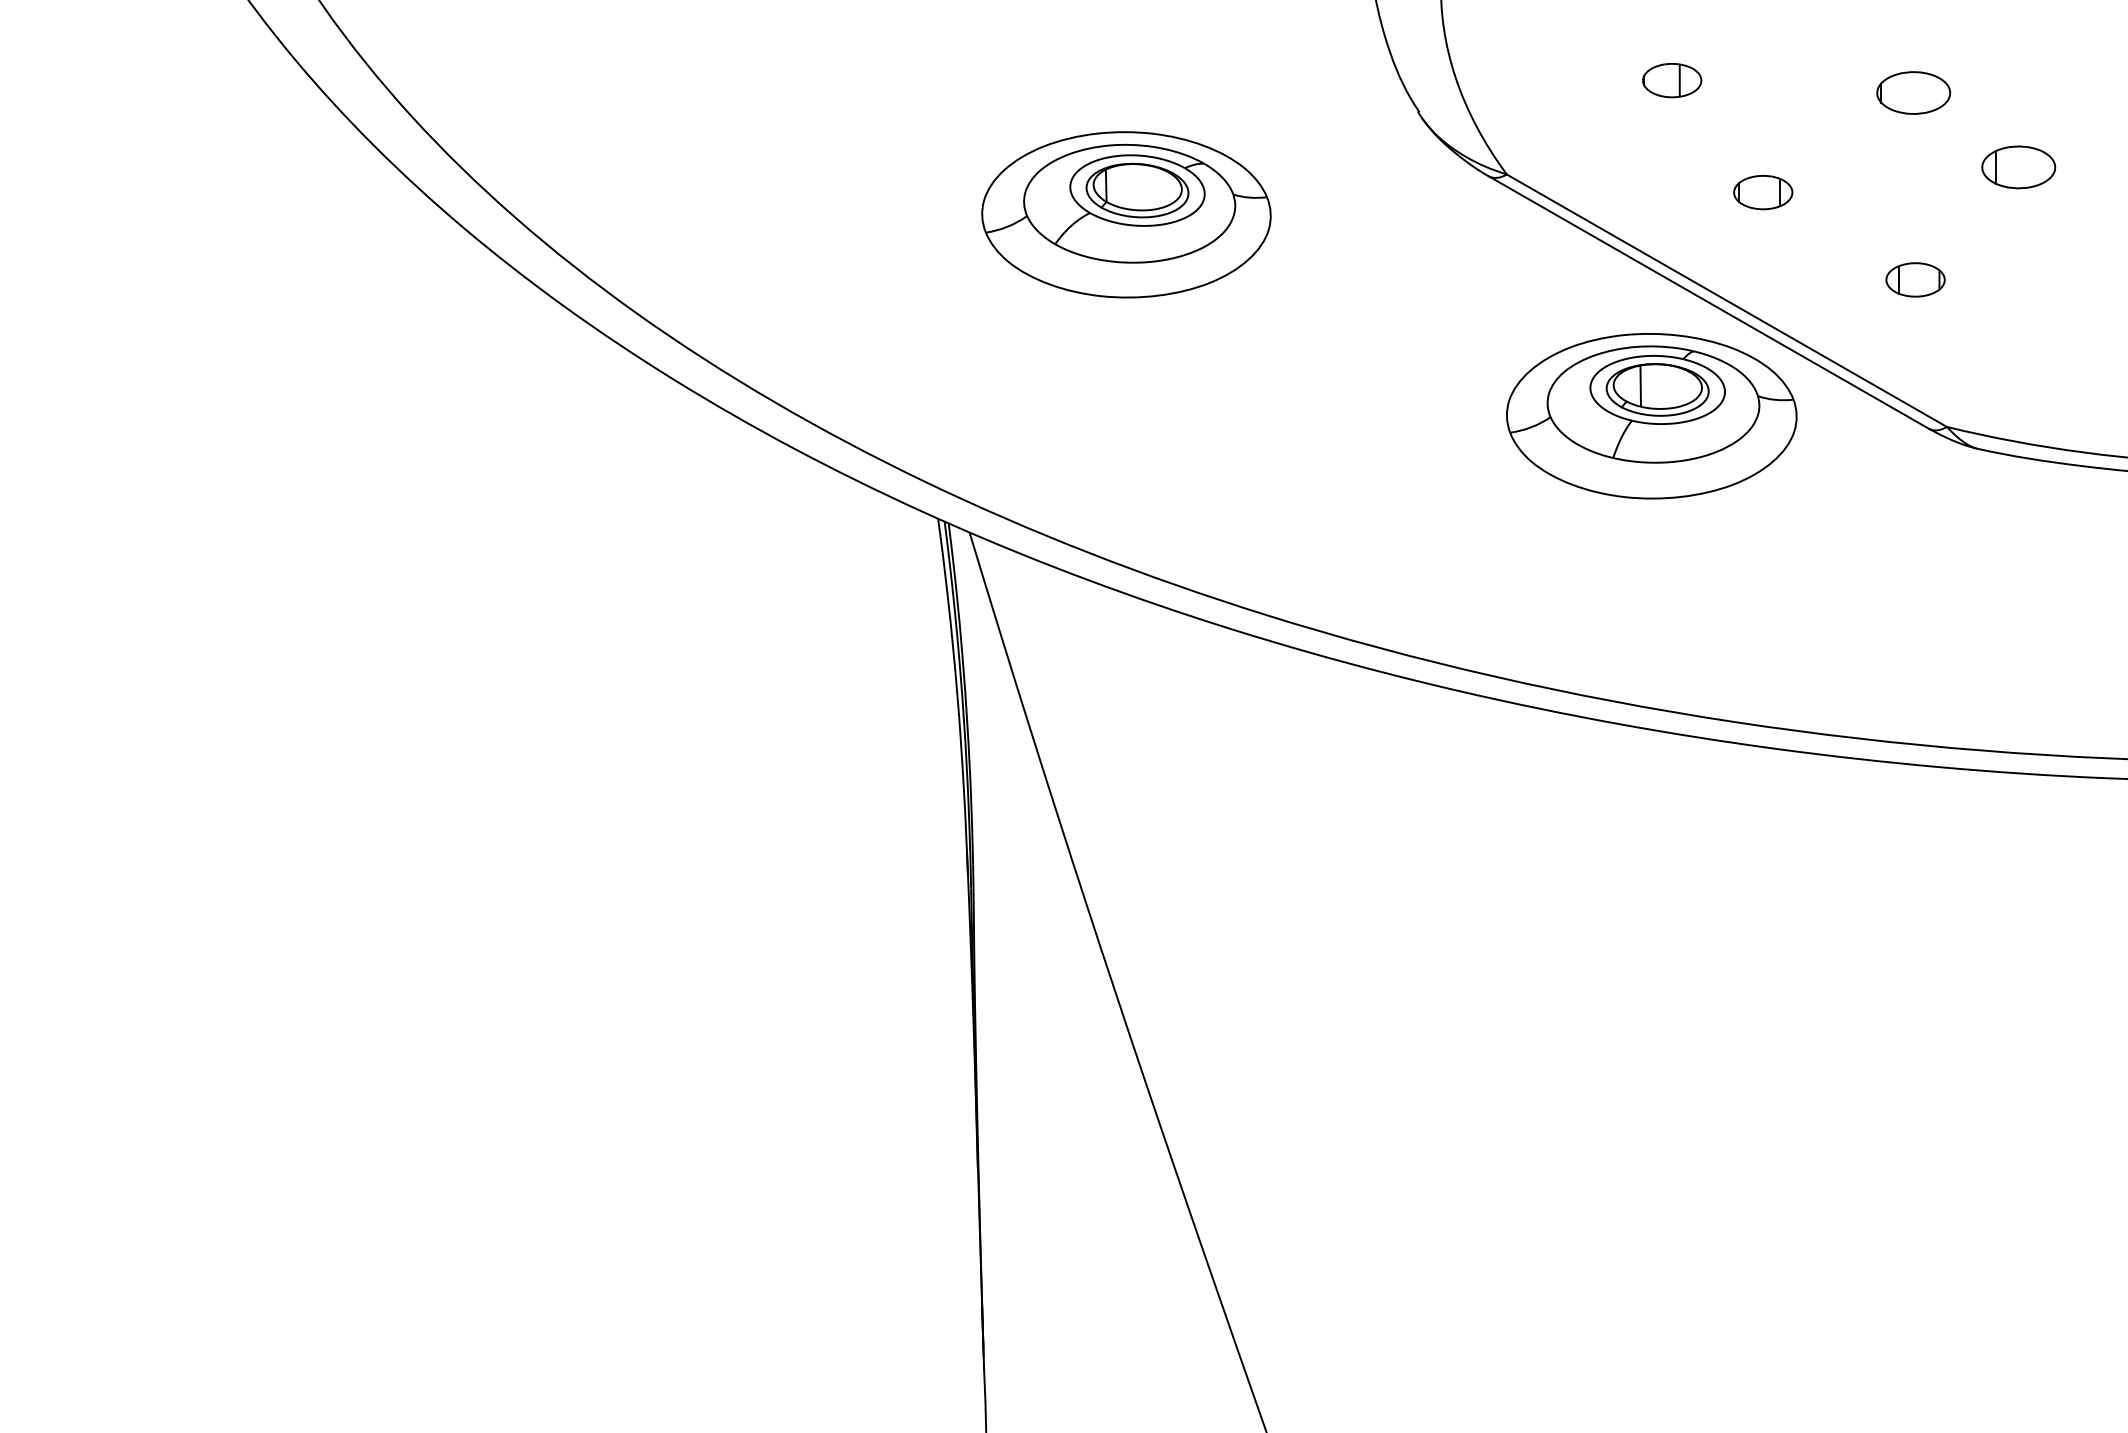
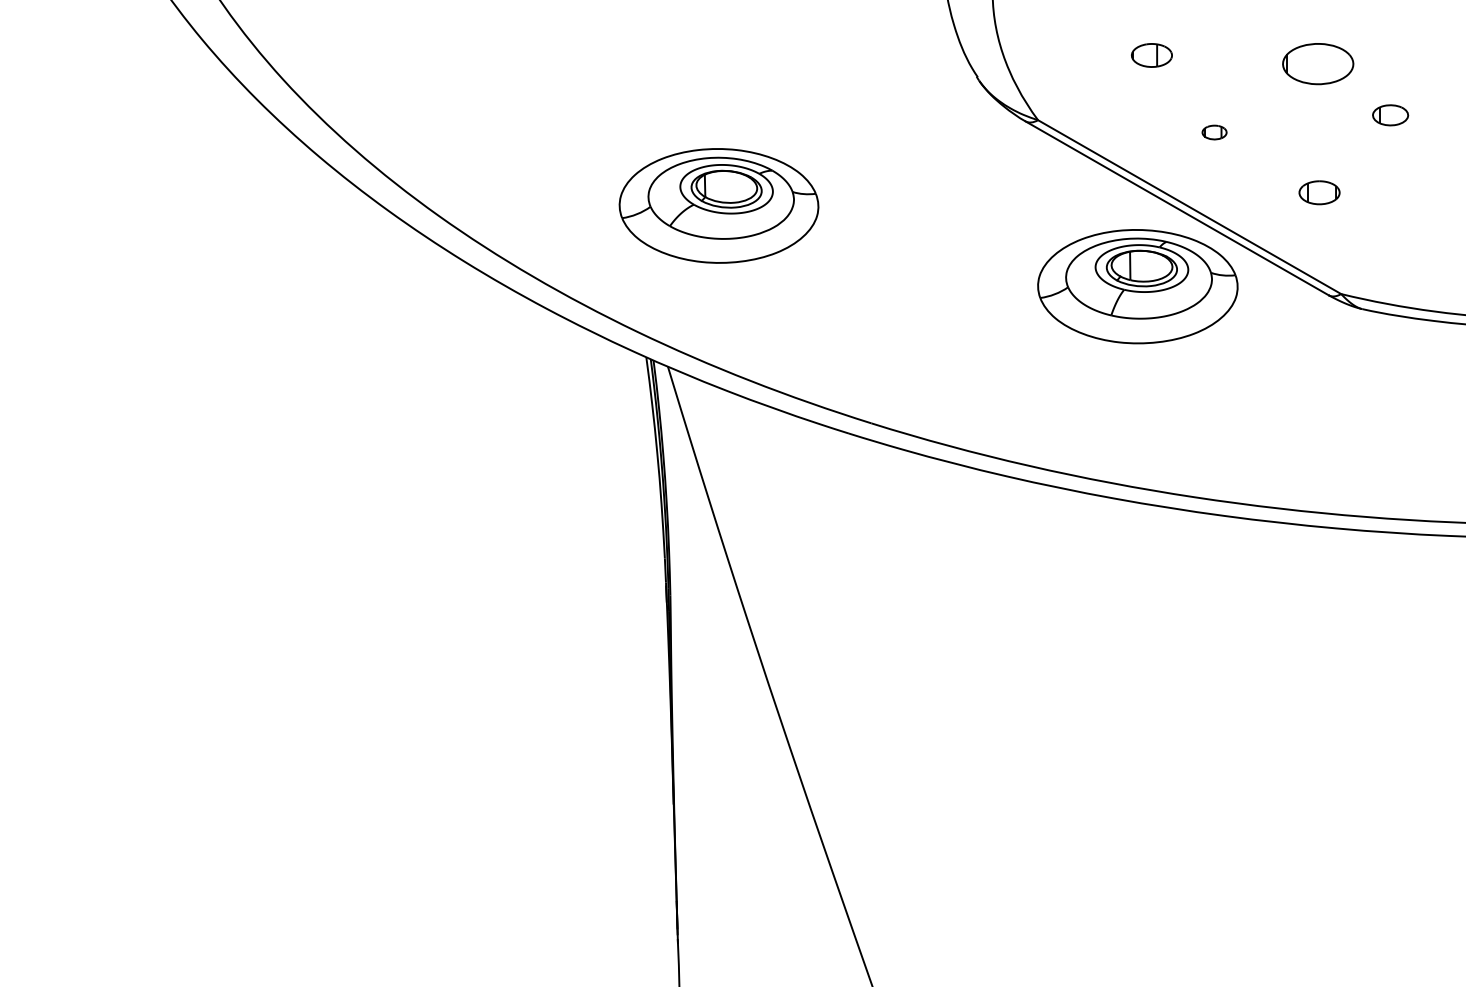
part: (1914, 92) -> (1318, 63), size x1.4
part: (2018, 167) -> (1390, 115), size x0.7
part: (1763, 192) -> (1214, 132), size x0.6
part: (1125, 214) -> (718, 205), moved

